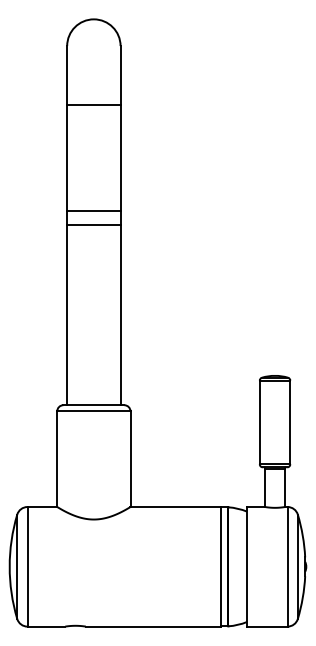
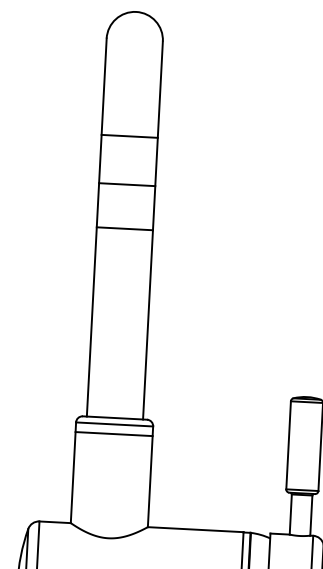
line: (93, 104) -> (129, 136), moved
line: (93, 211) -> (126, 184), moved
line: (93, 420) -> (113, 434), added

